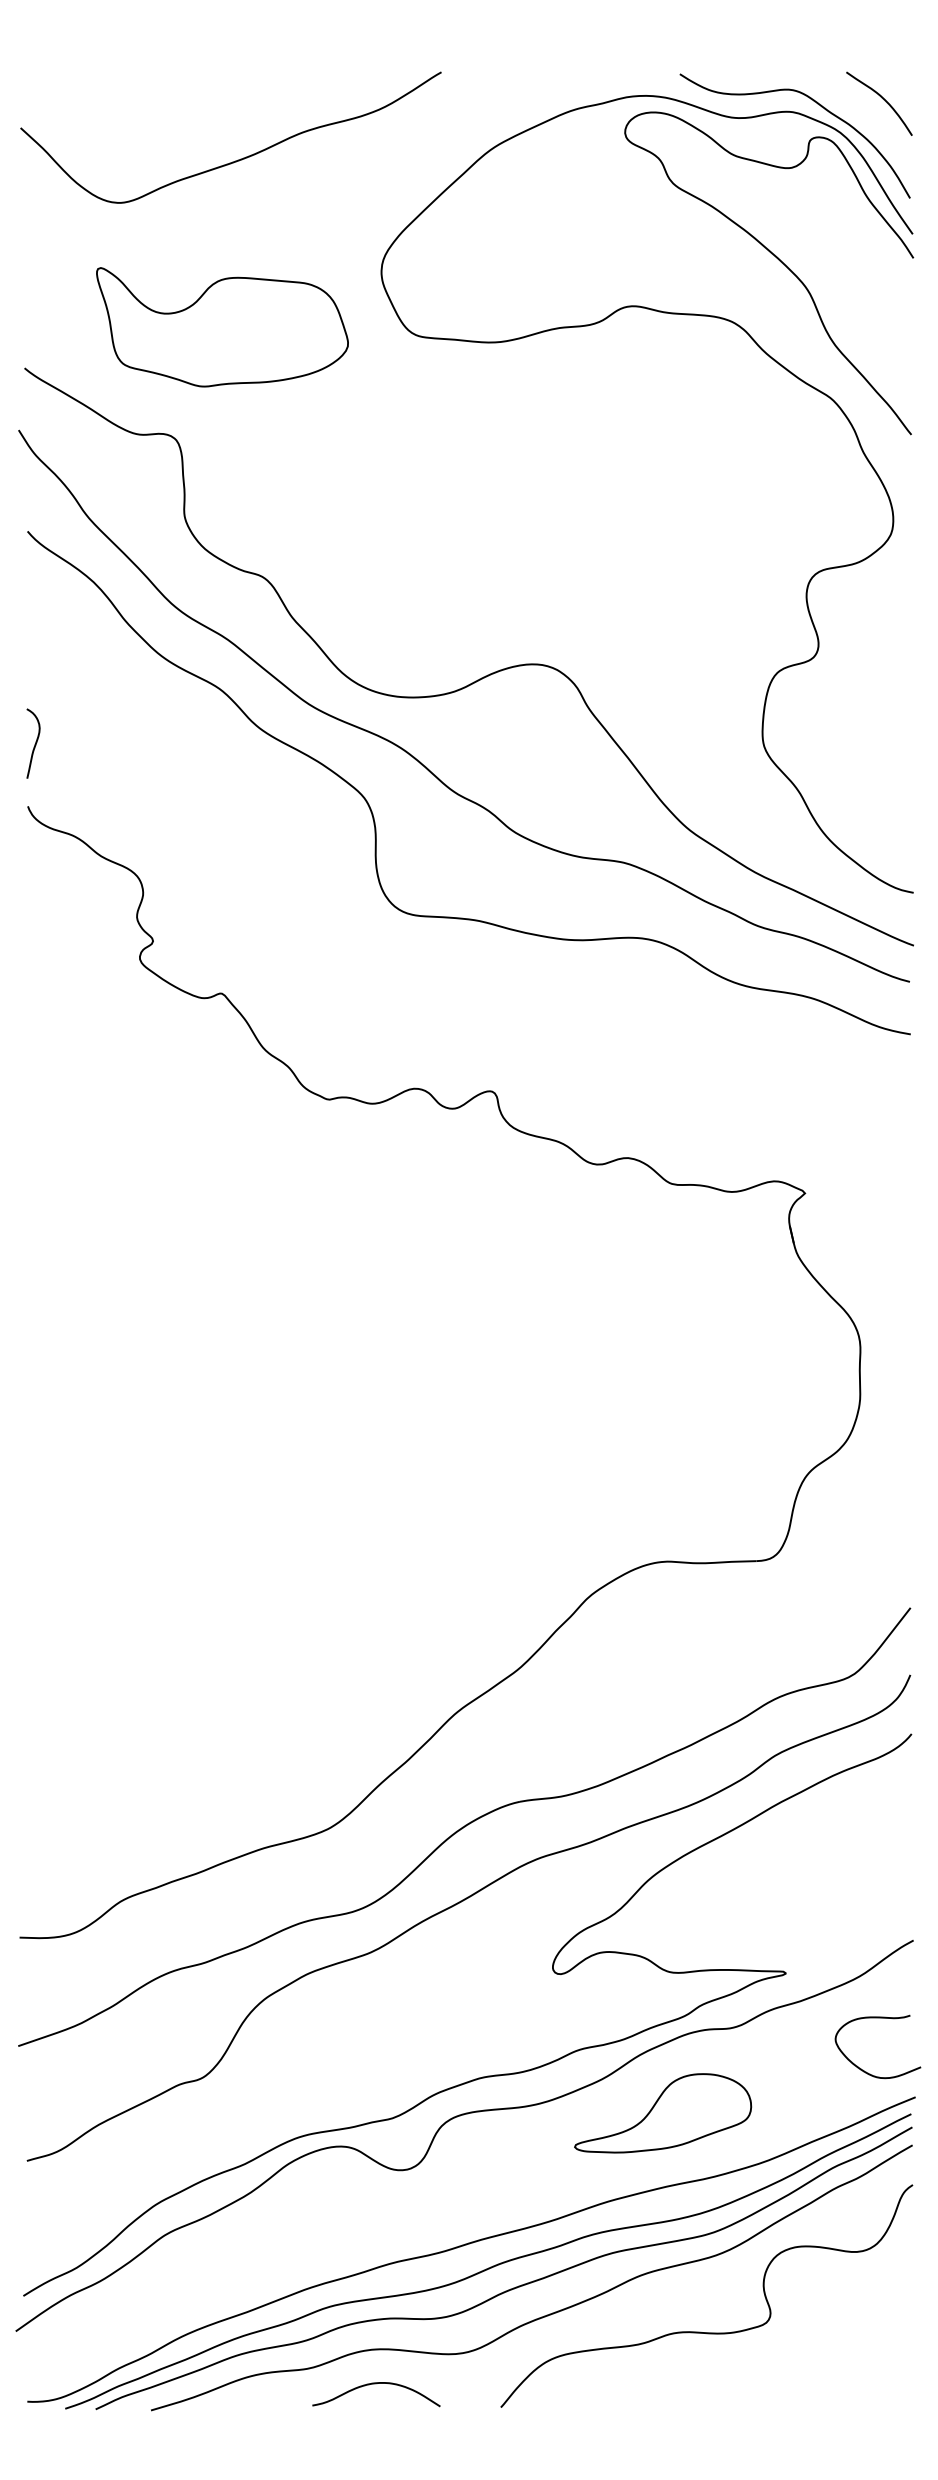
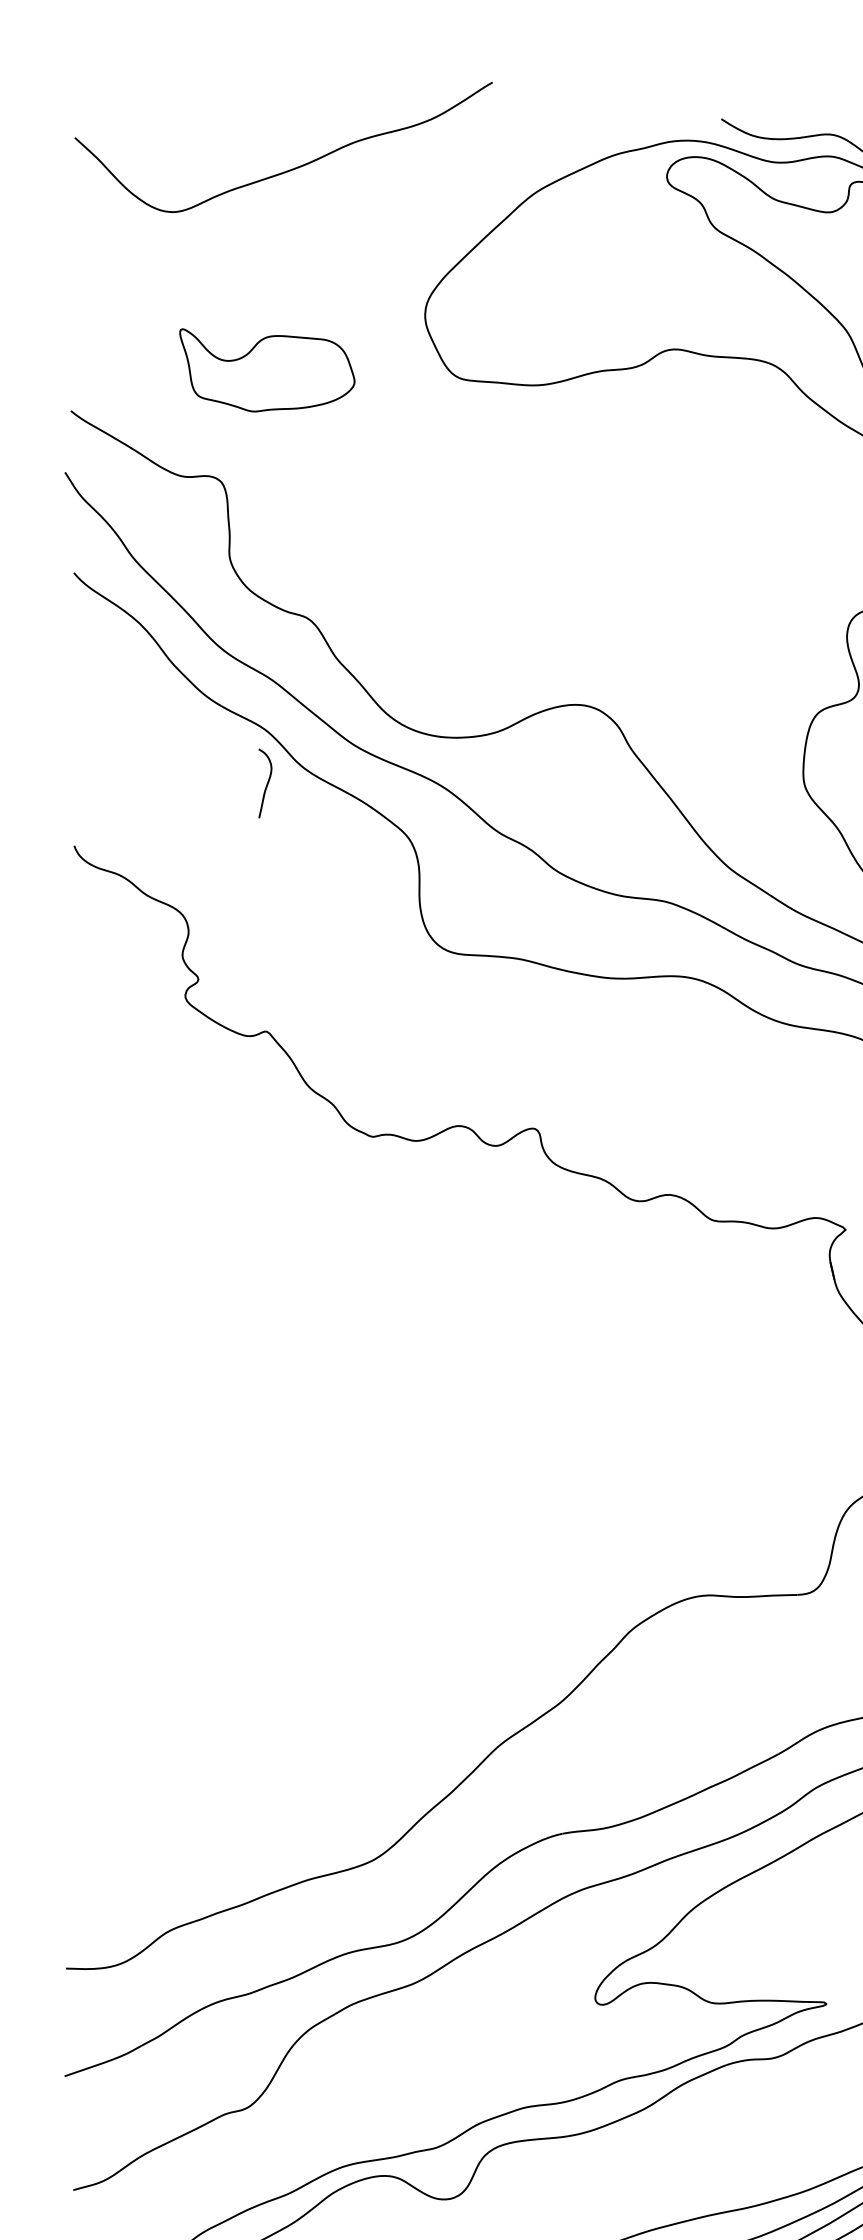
curve: (240, 158) -> (293, 168), moved
part: (222, 327) -> (267, 370), size x0.7
curve: (34, 744) -> (266, 784), moved
part: (663, 2113) -> (705, 2143), removed

